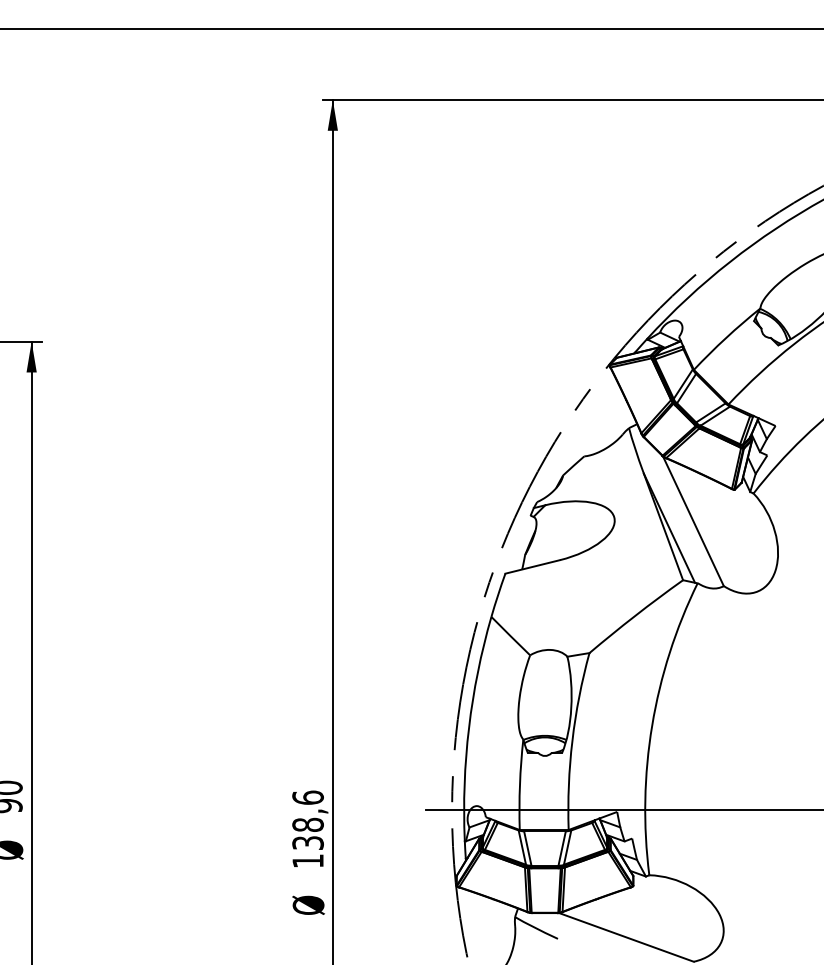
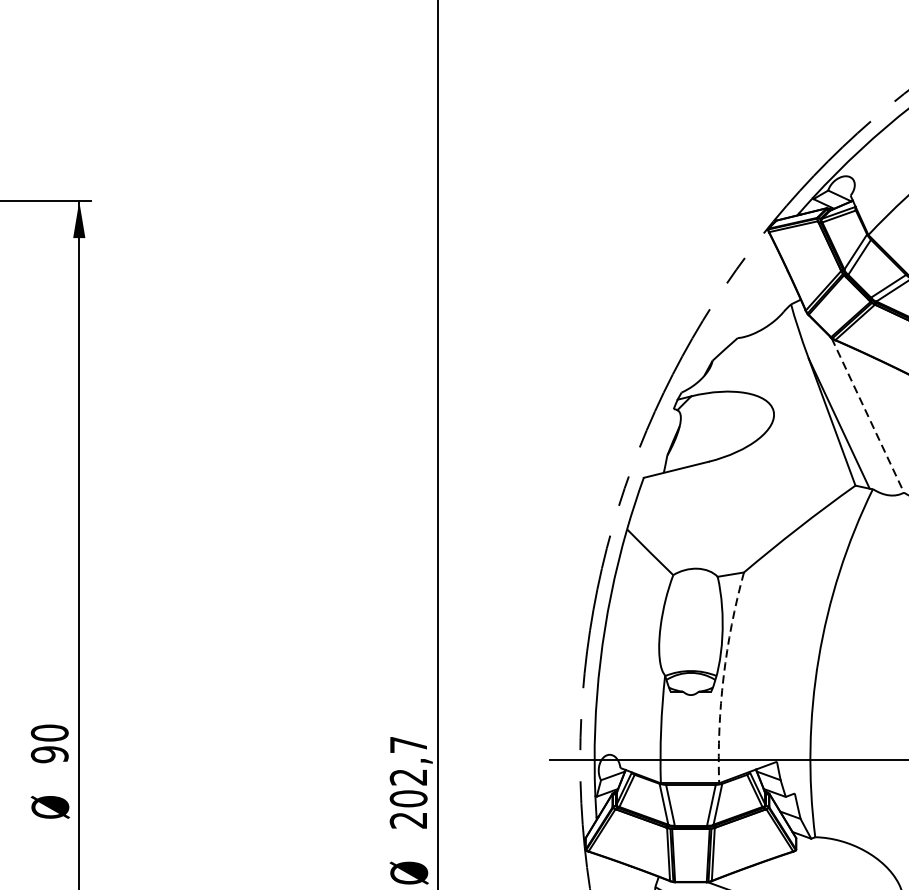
line: (693, 521) -> (867, 415), solid -> dashed
arc: (572, 740) -> (723, 676), solid -> dashed
text: (307, 829) -> (407, 782), 138,6 -> 202,7

